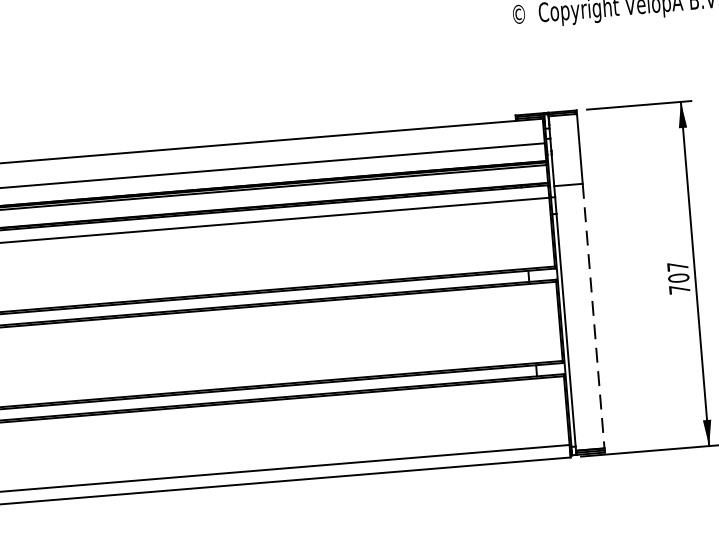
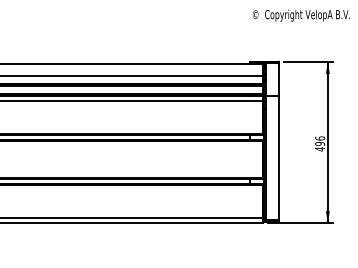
text: (679, 277) -> (320, 143), 707 -> 496
line: (592, 316) -> (278, 158), dashed -> solid

